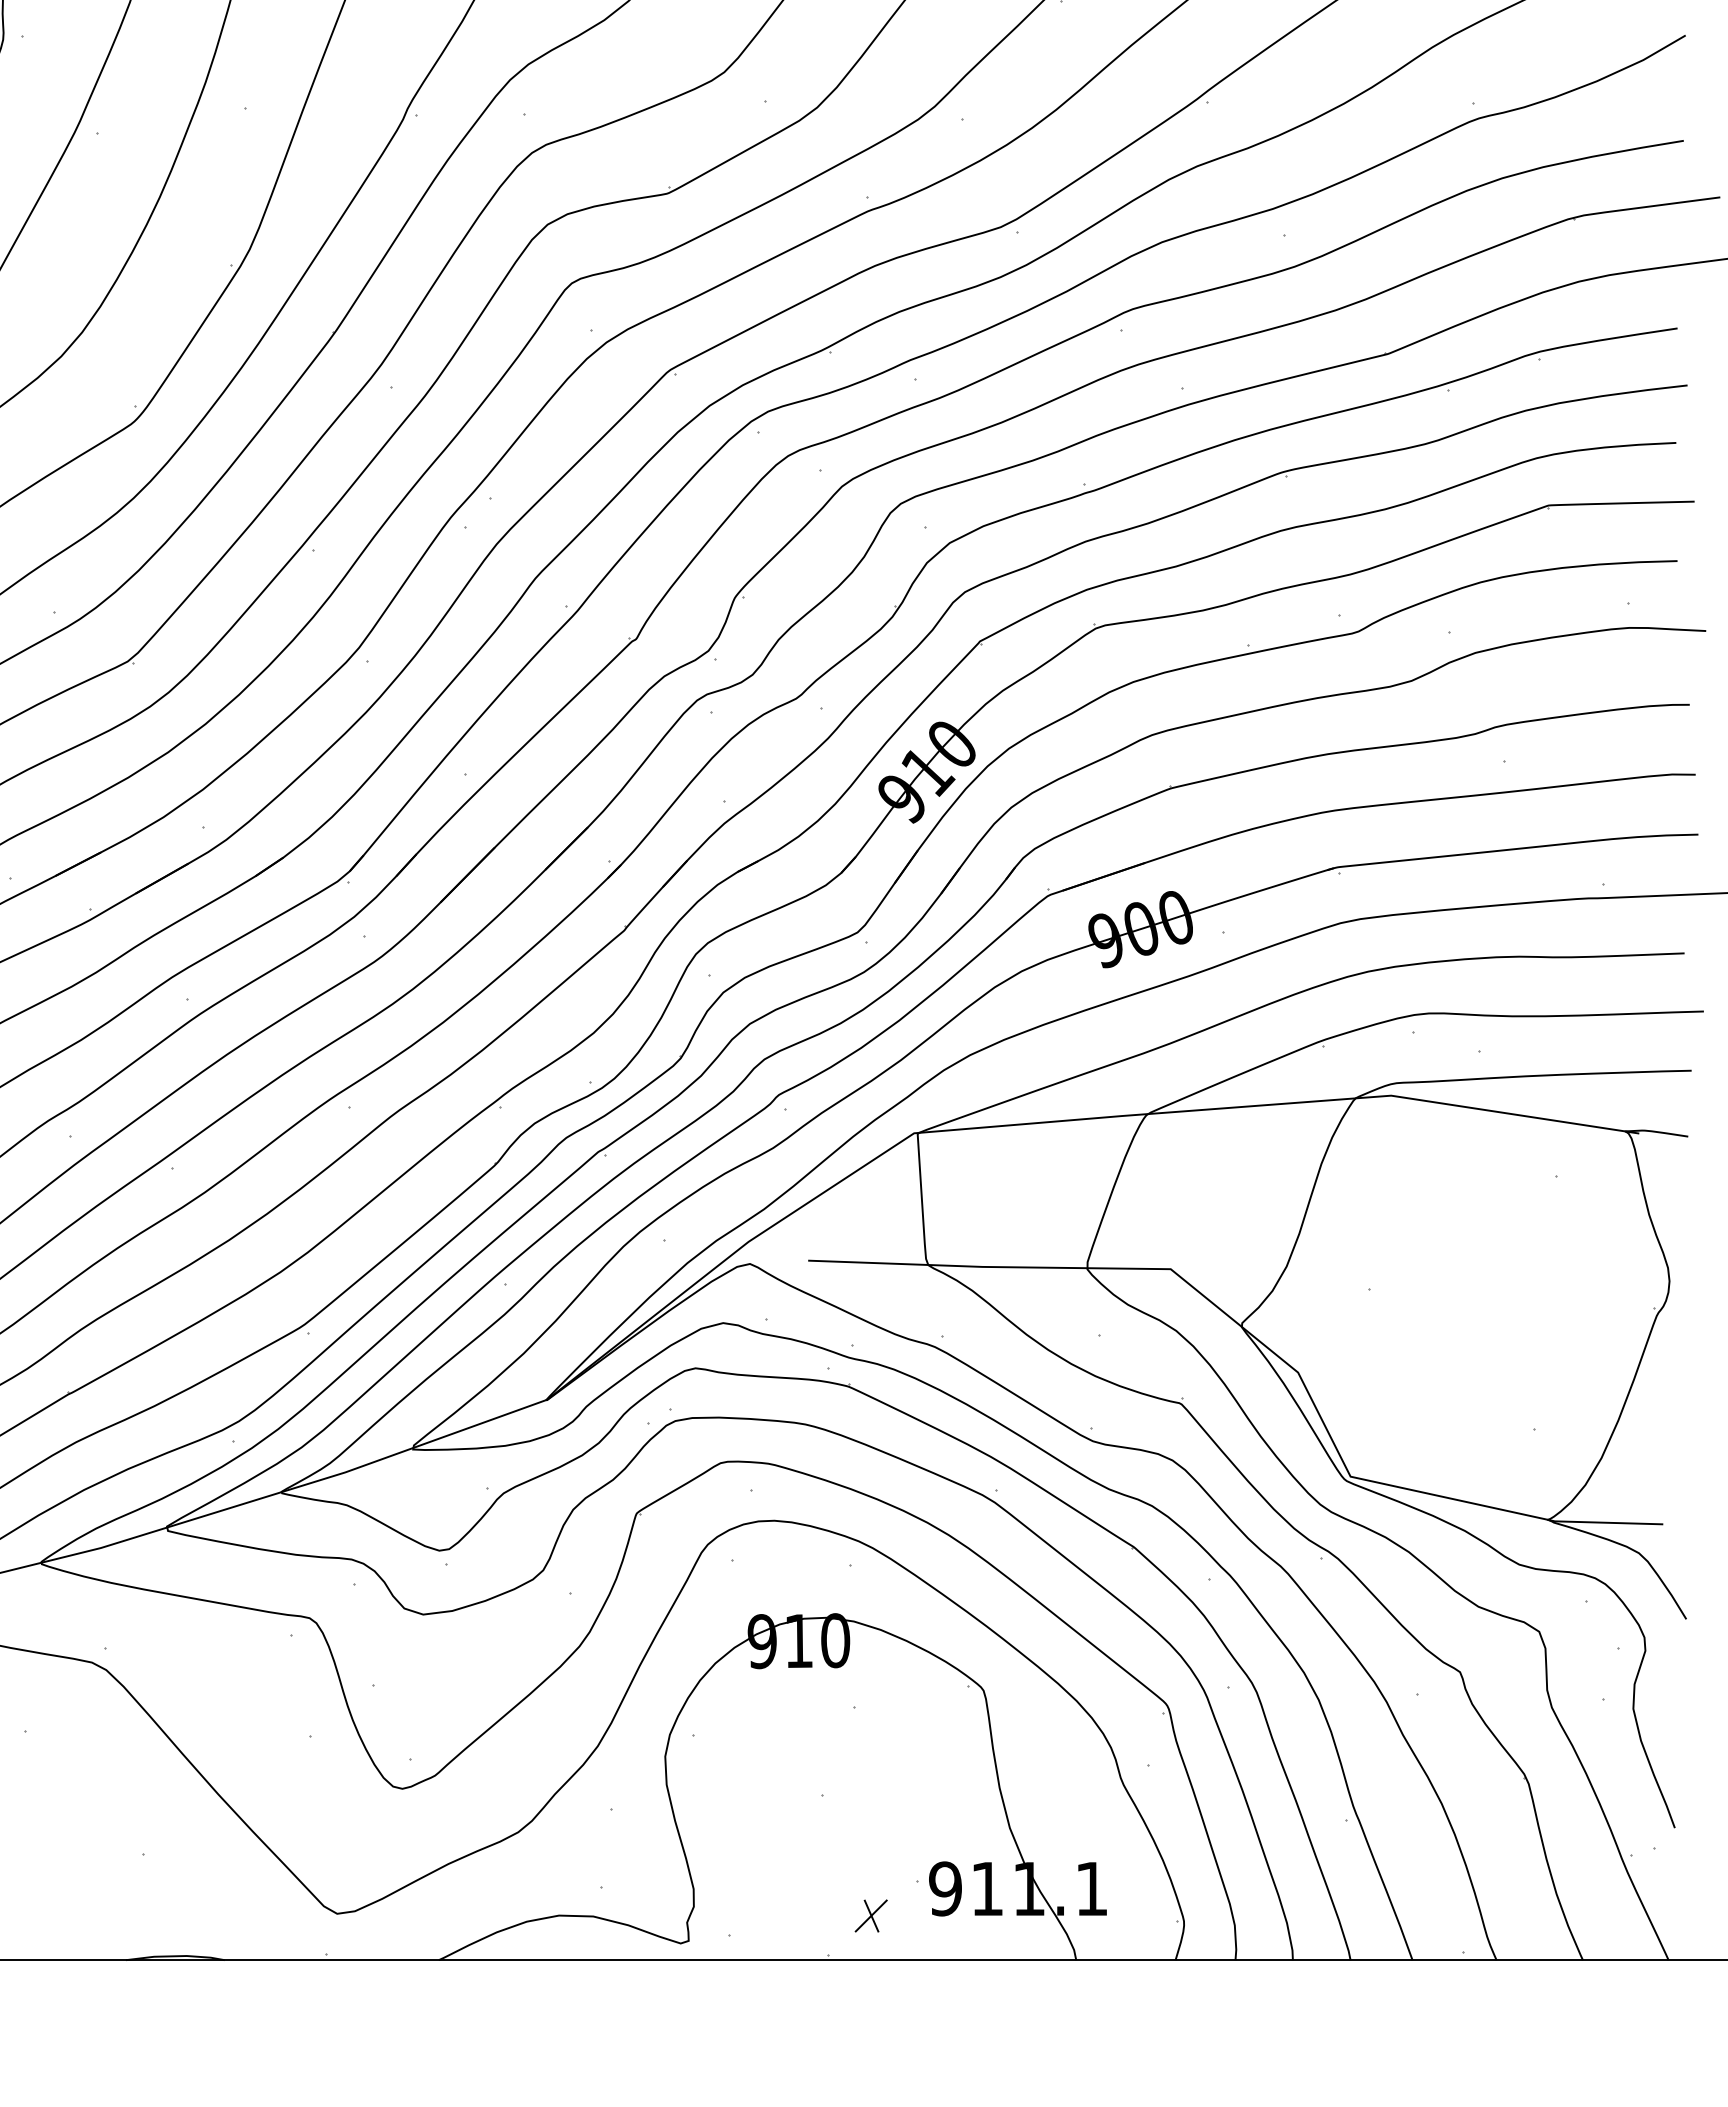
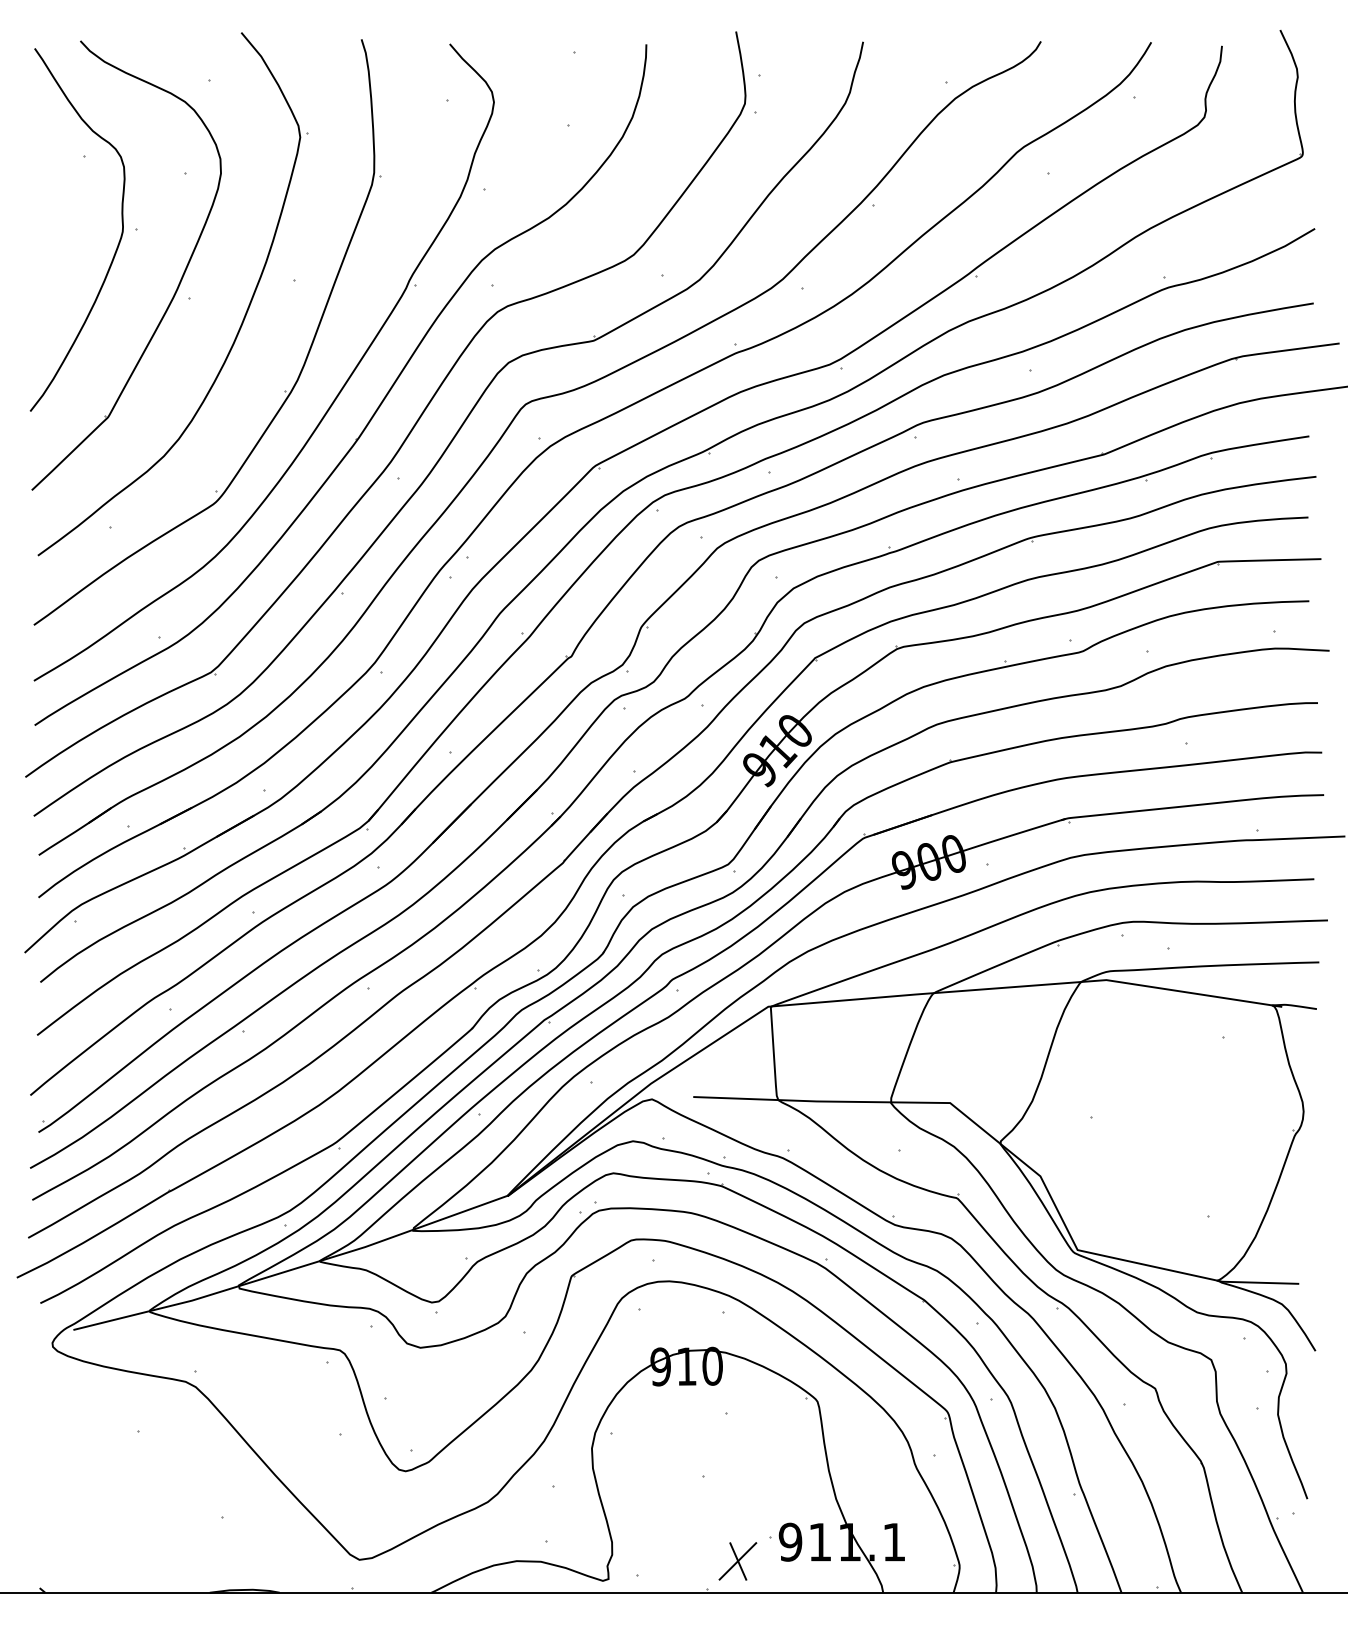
part: (870, 1916) -> (737, 1561), size x1.67

